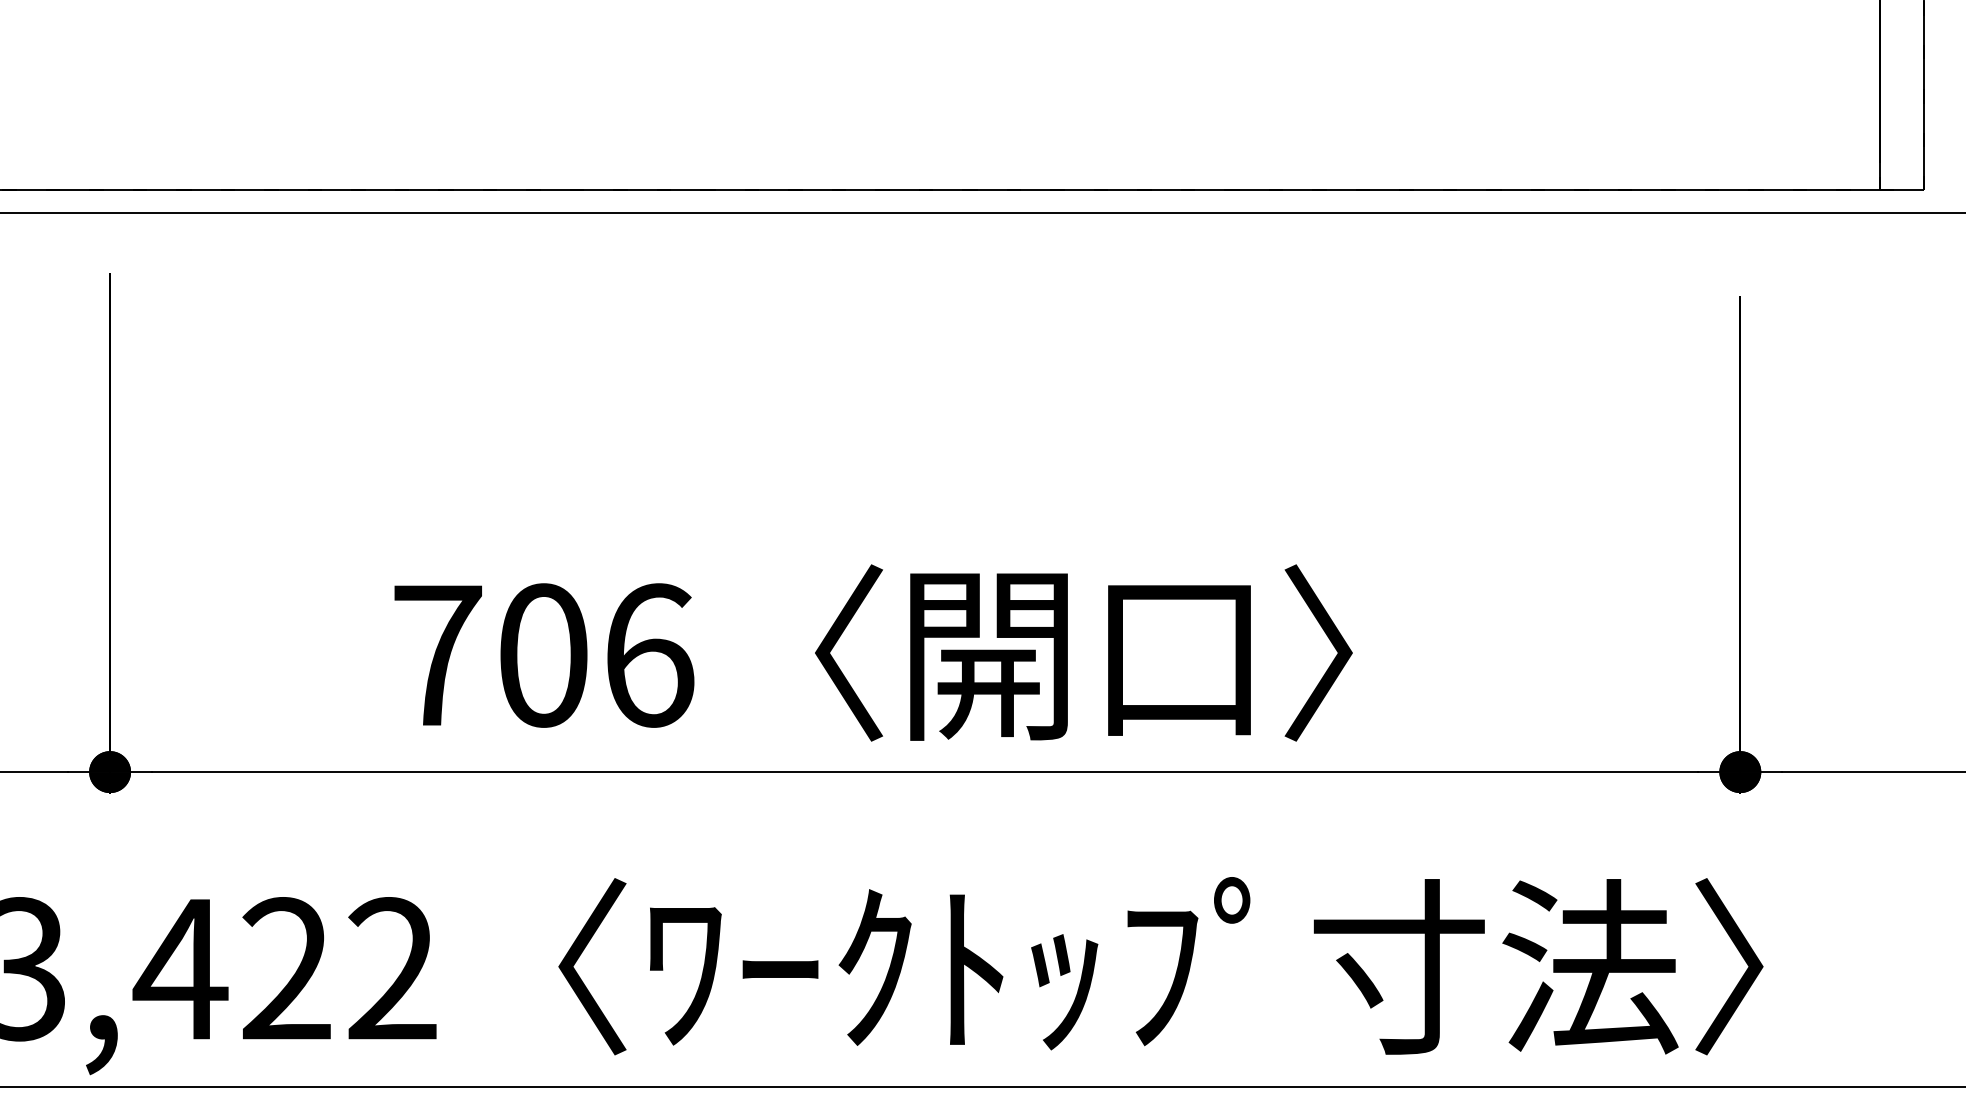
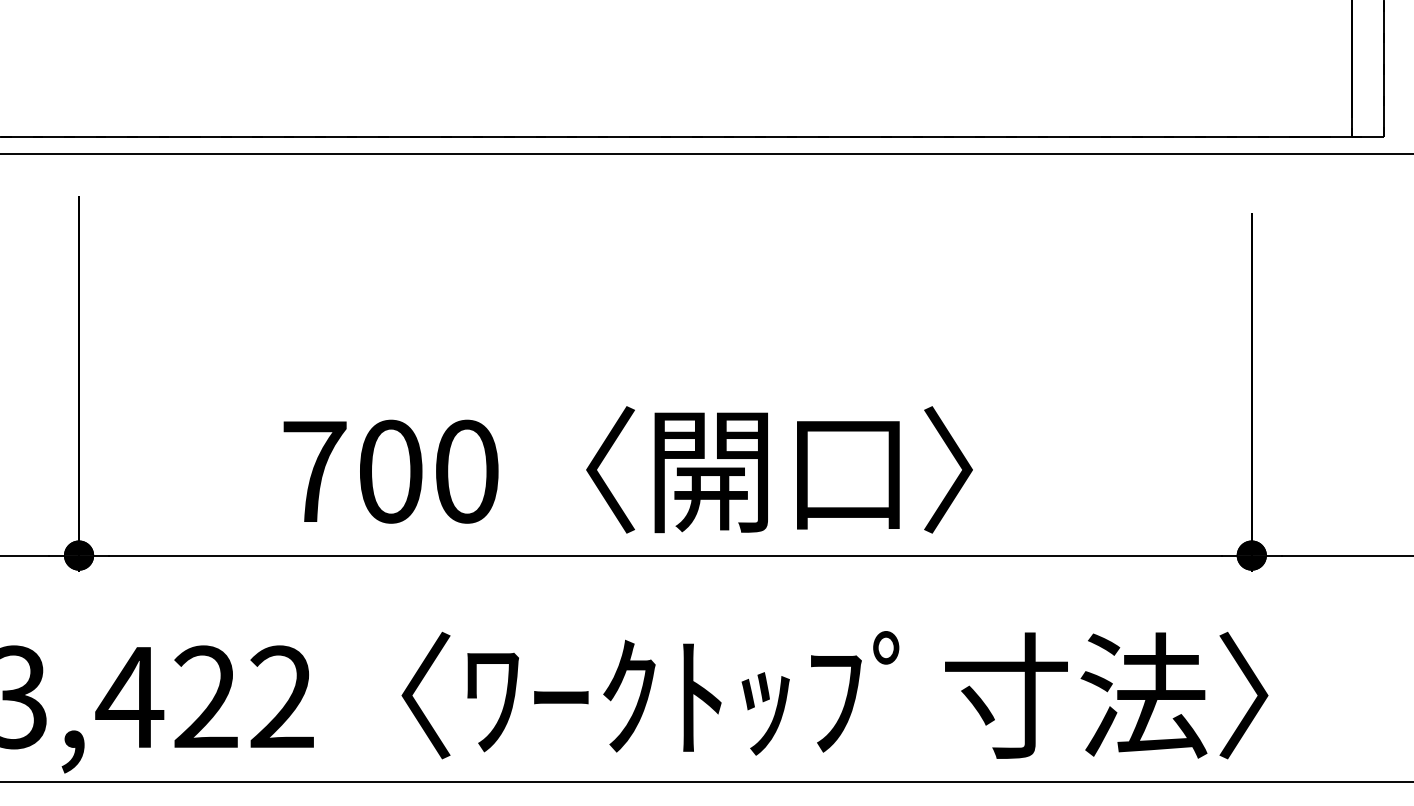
text: (650, 655) -> (467, 471), 706 -> 700

